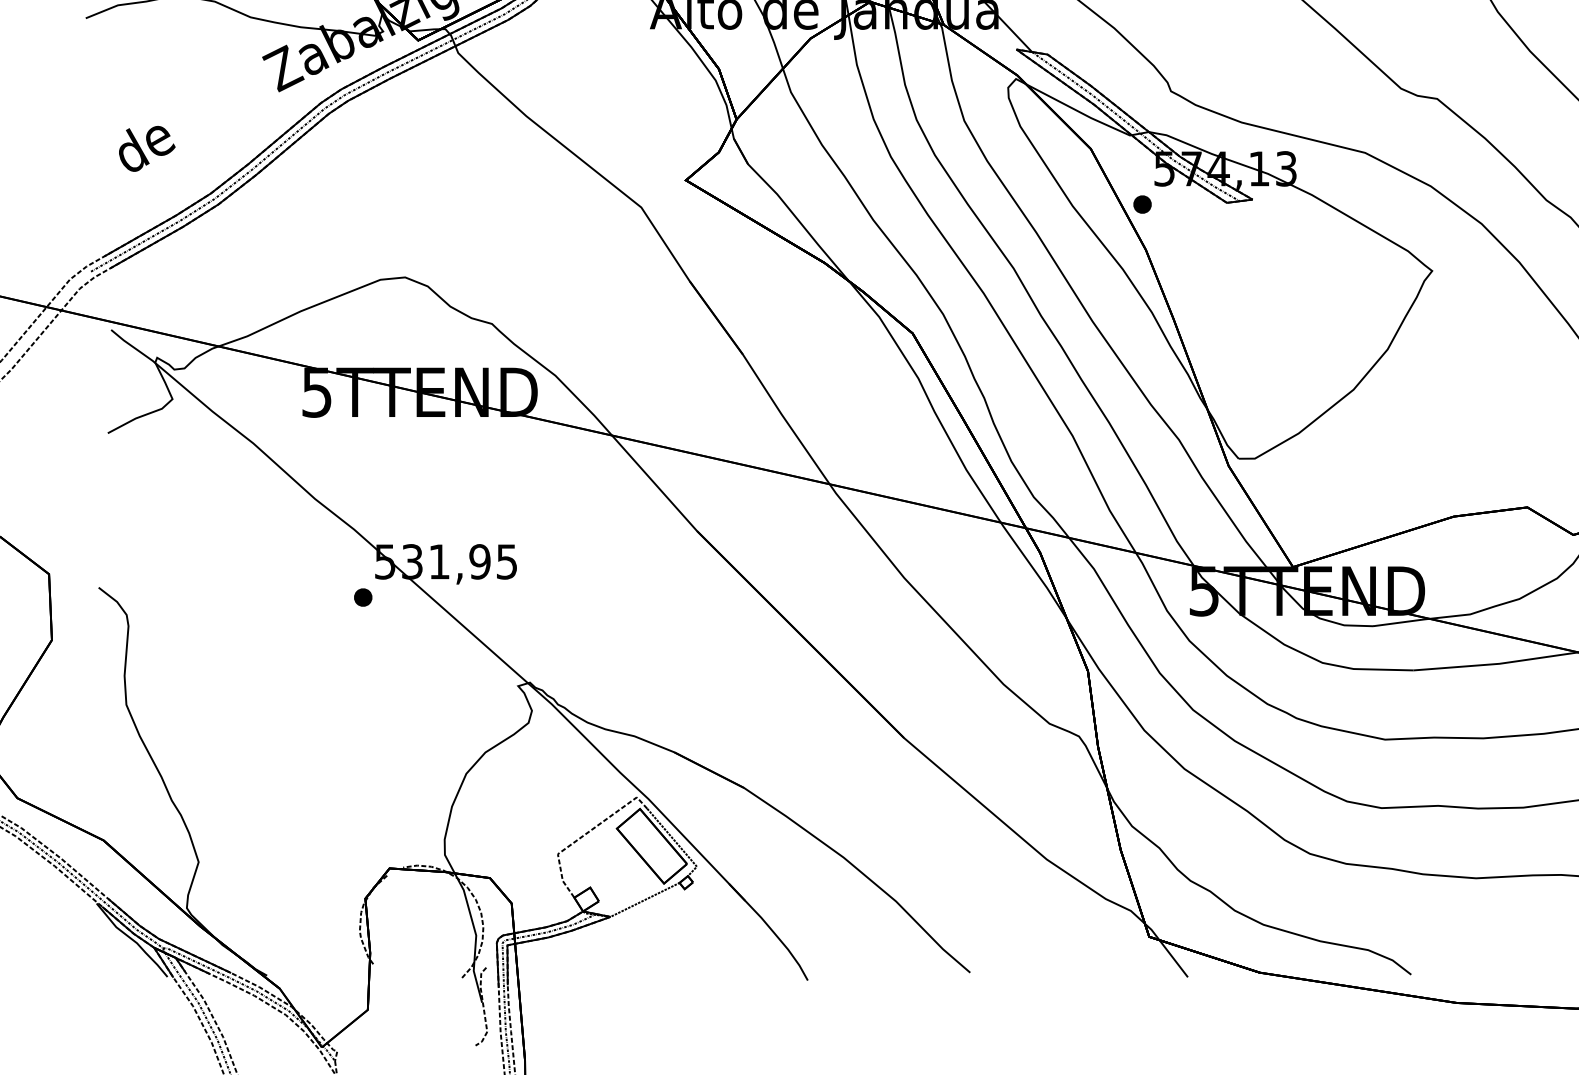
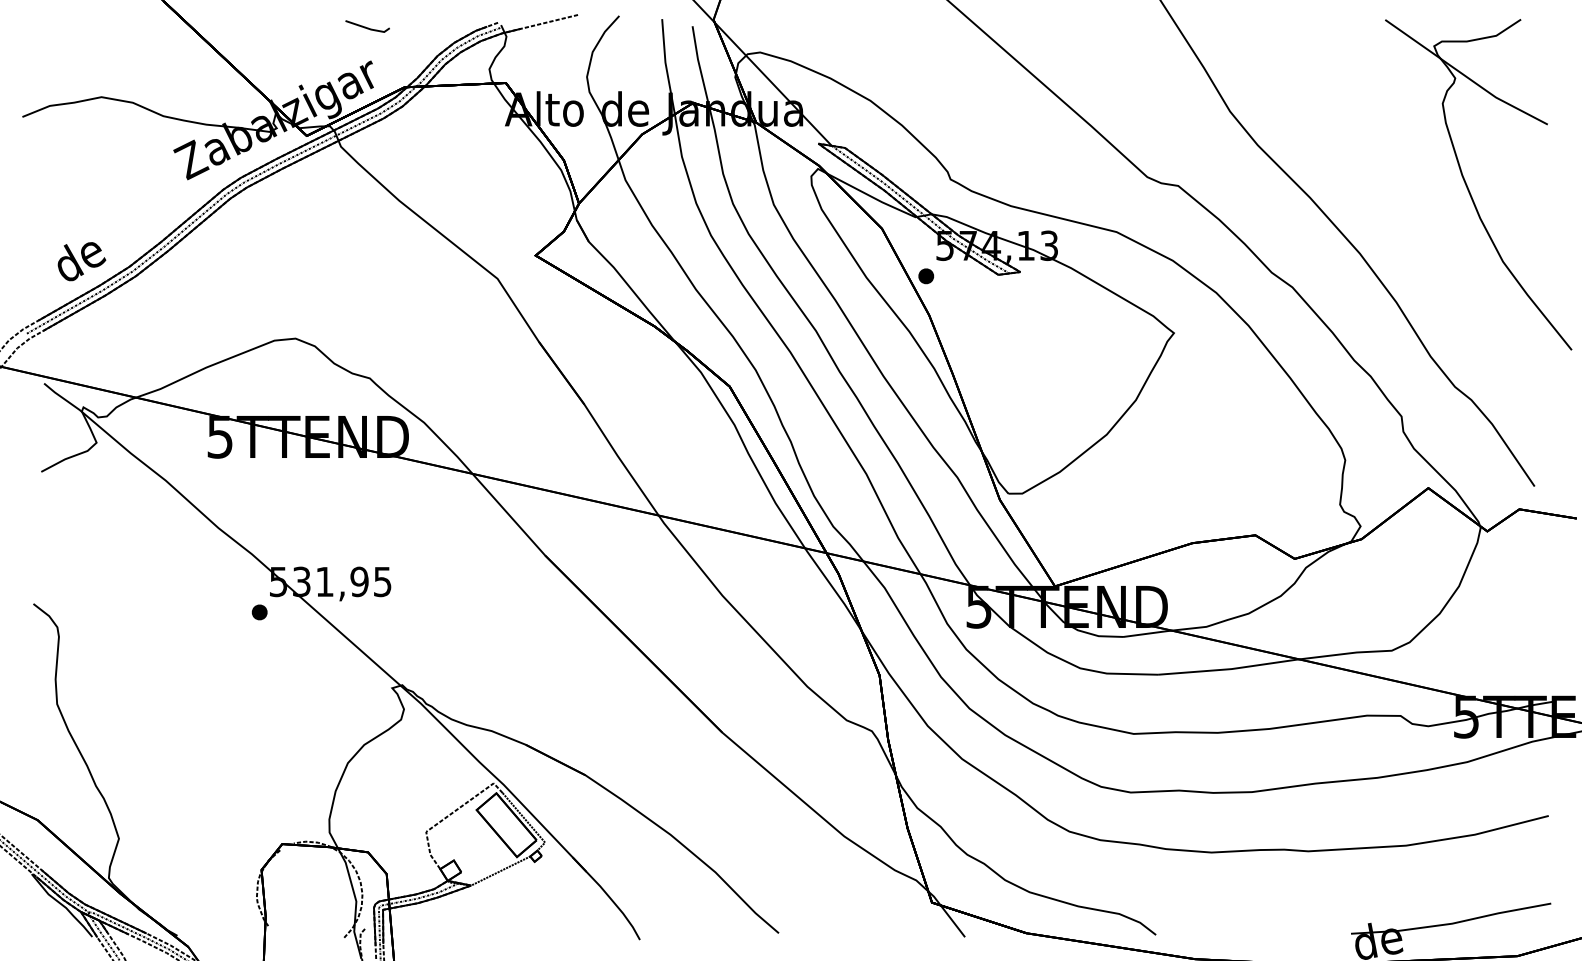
text: (146, 148) -> (81, 261), moved

